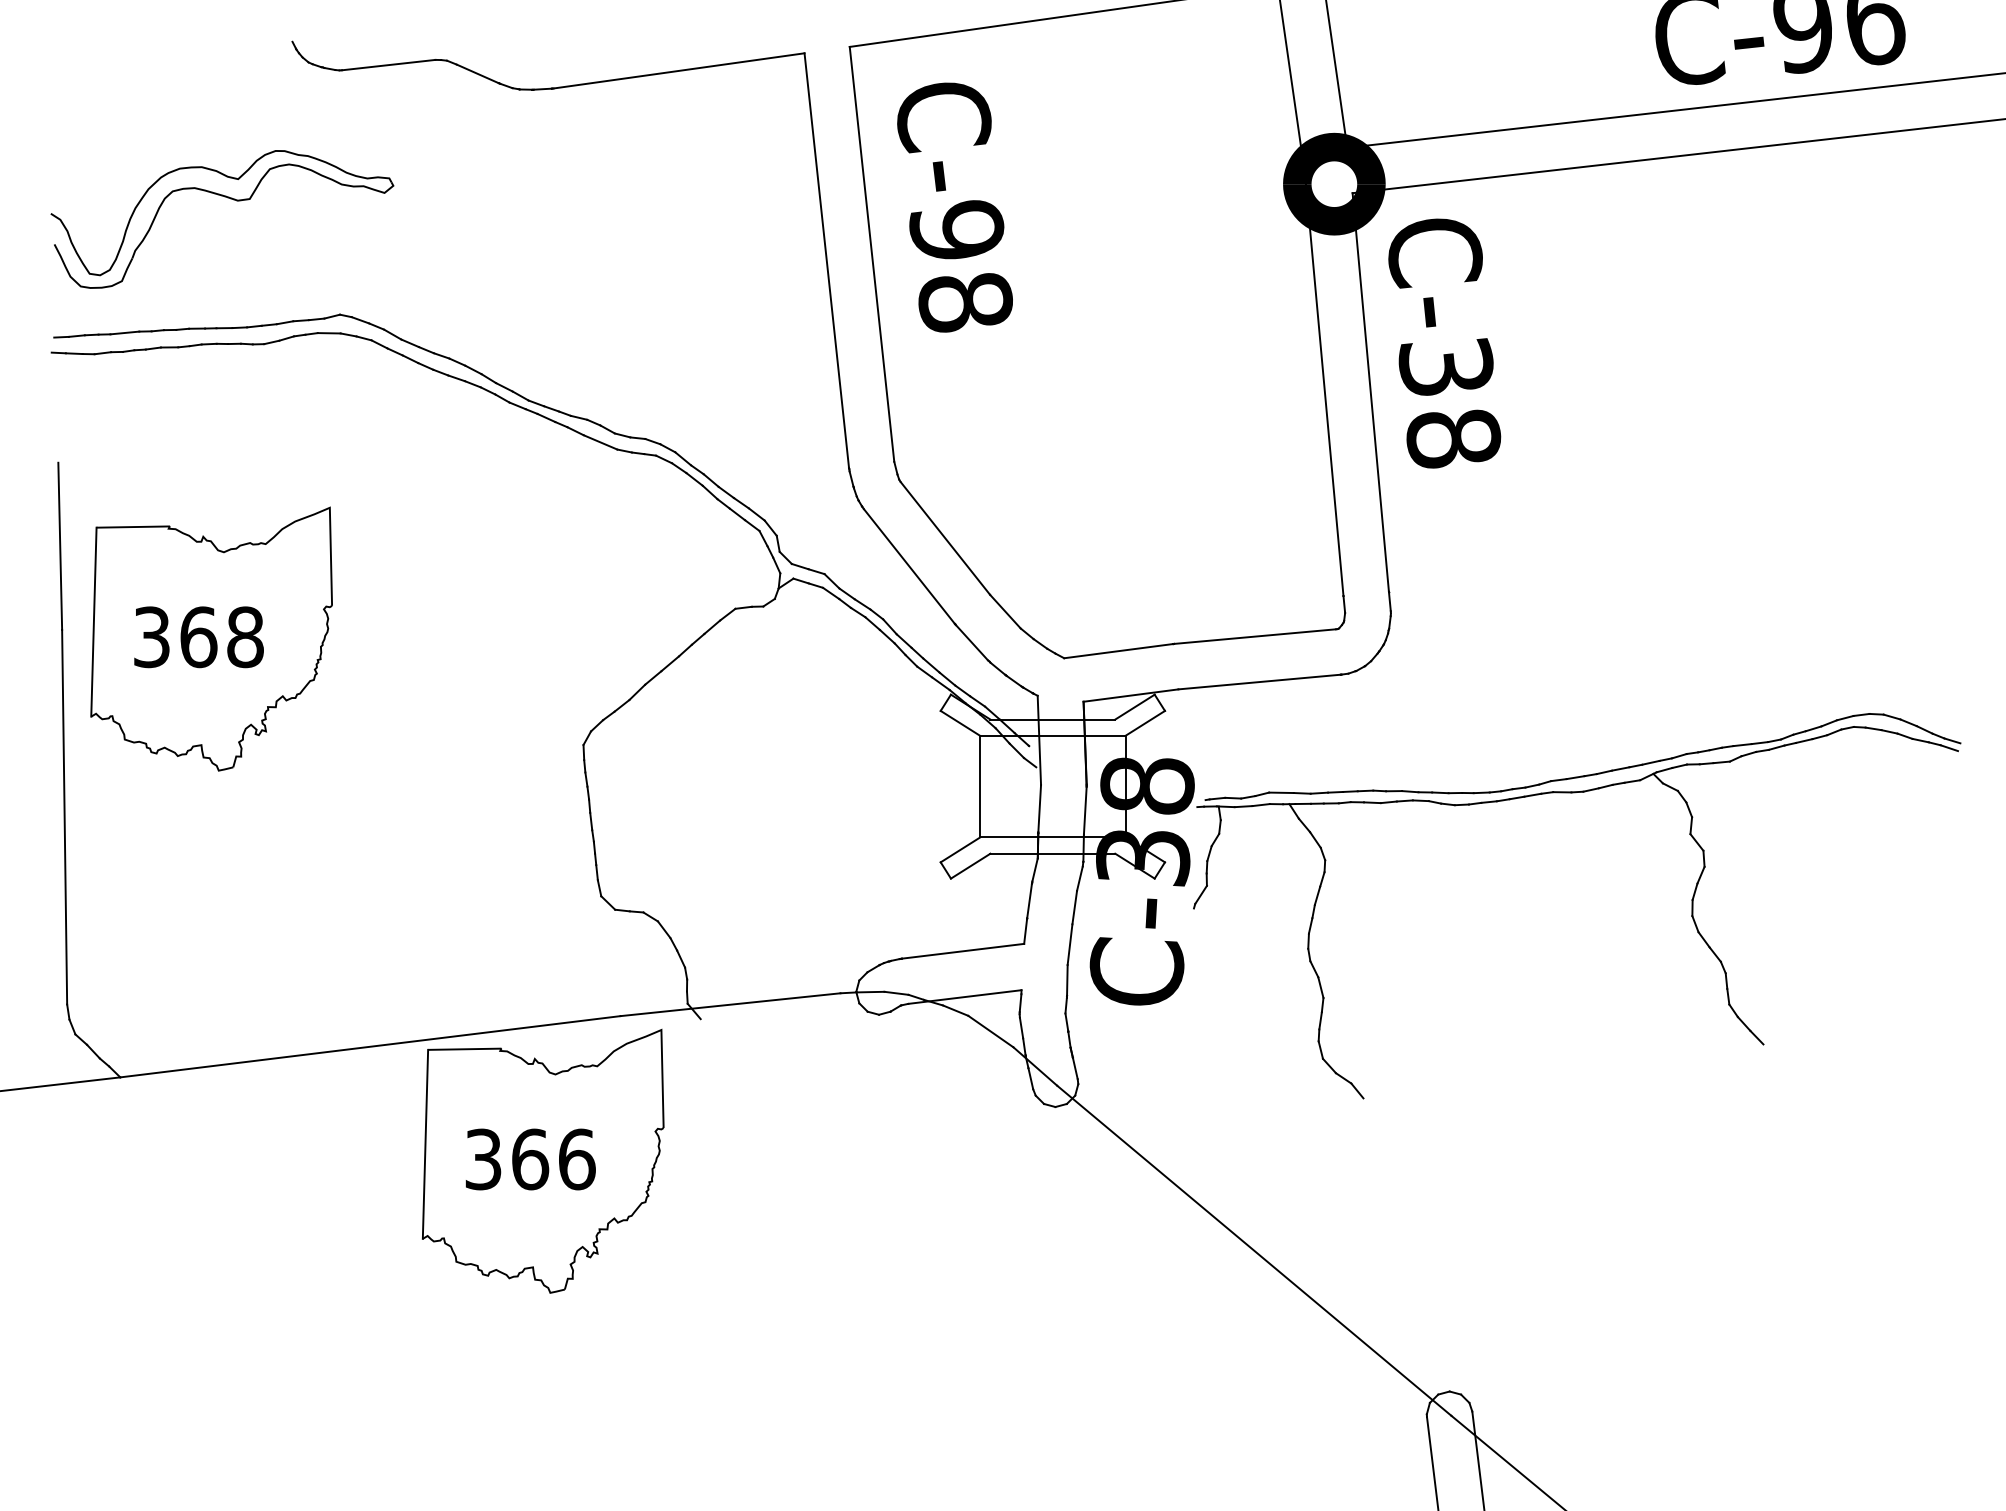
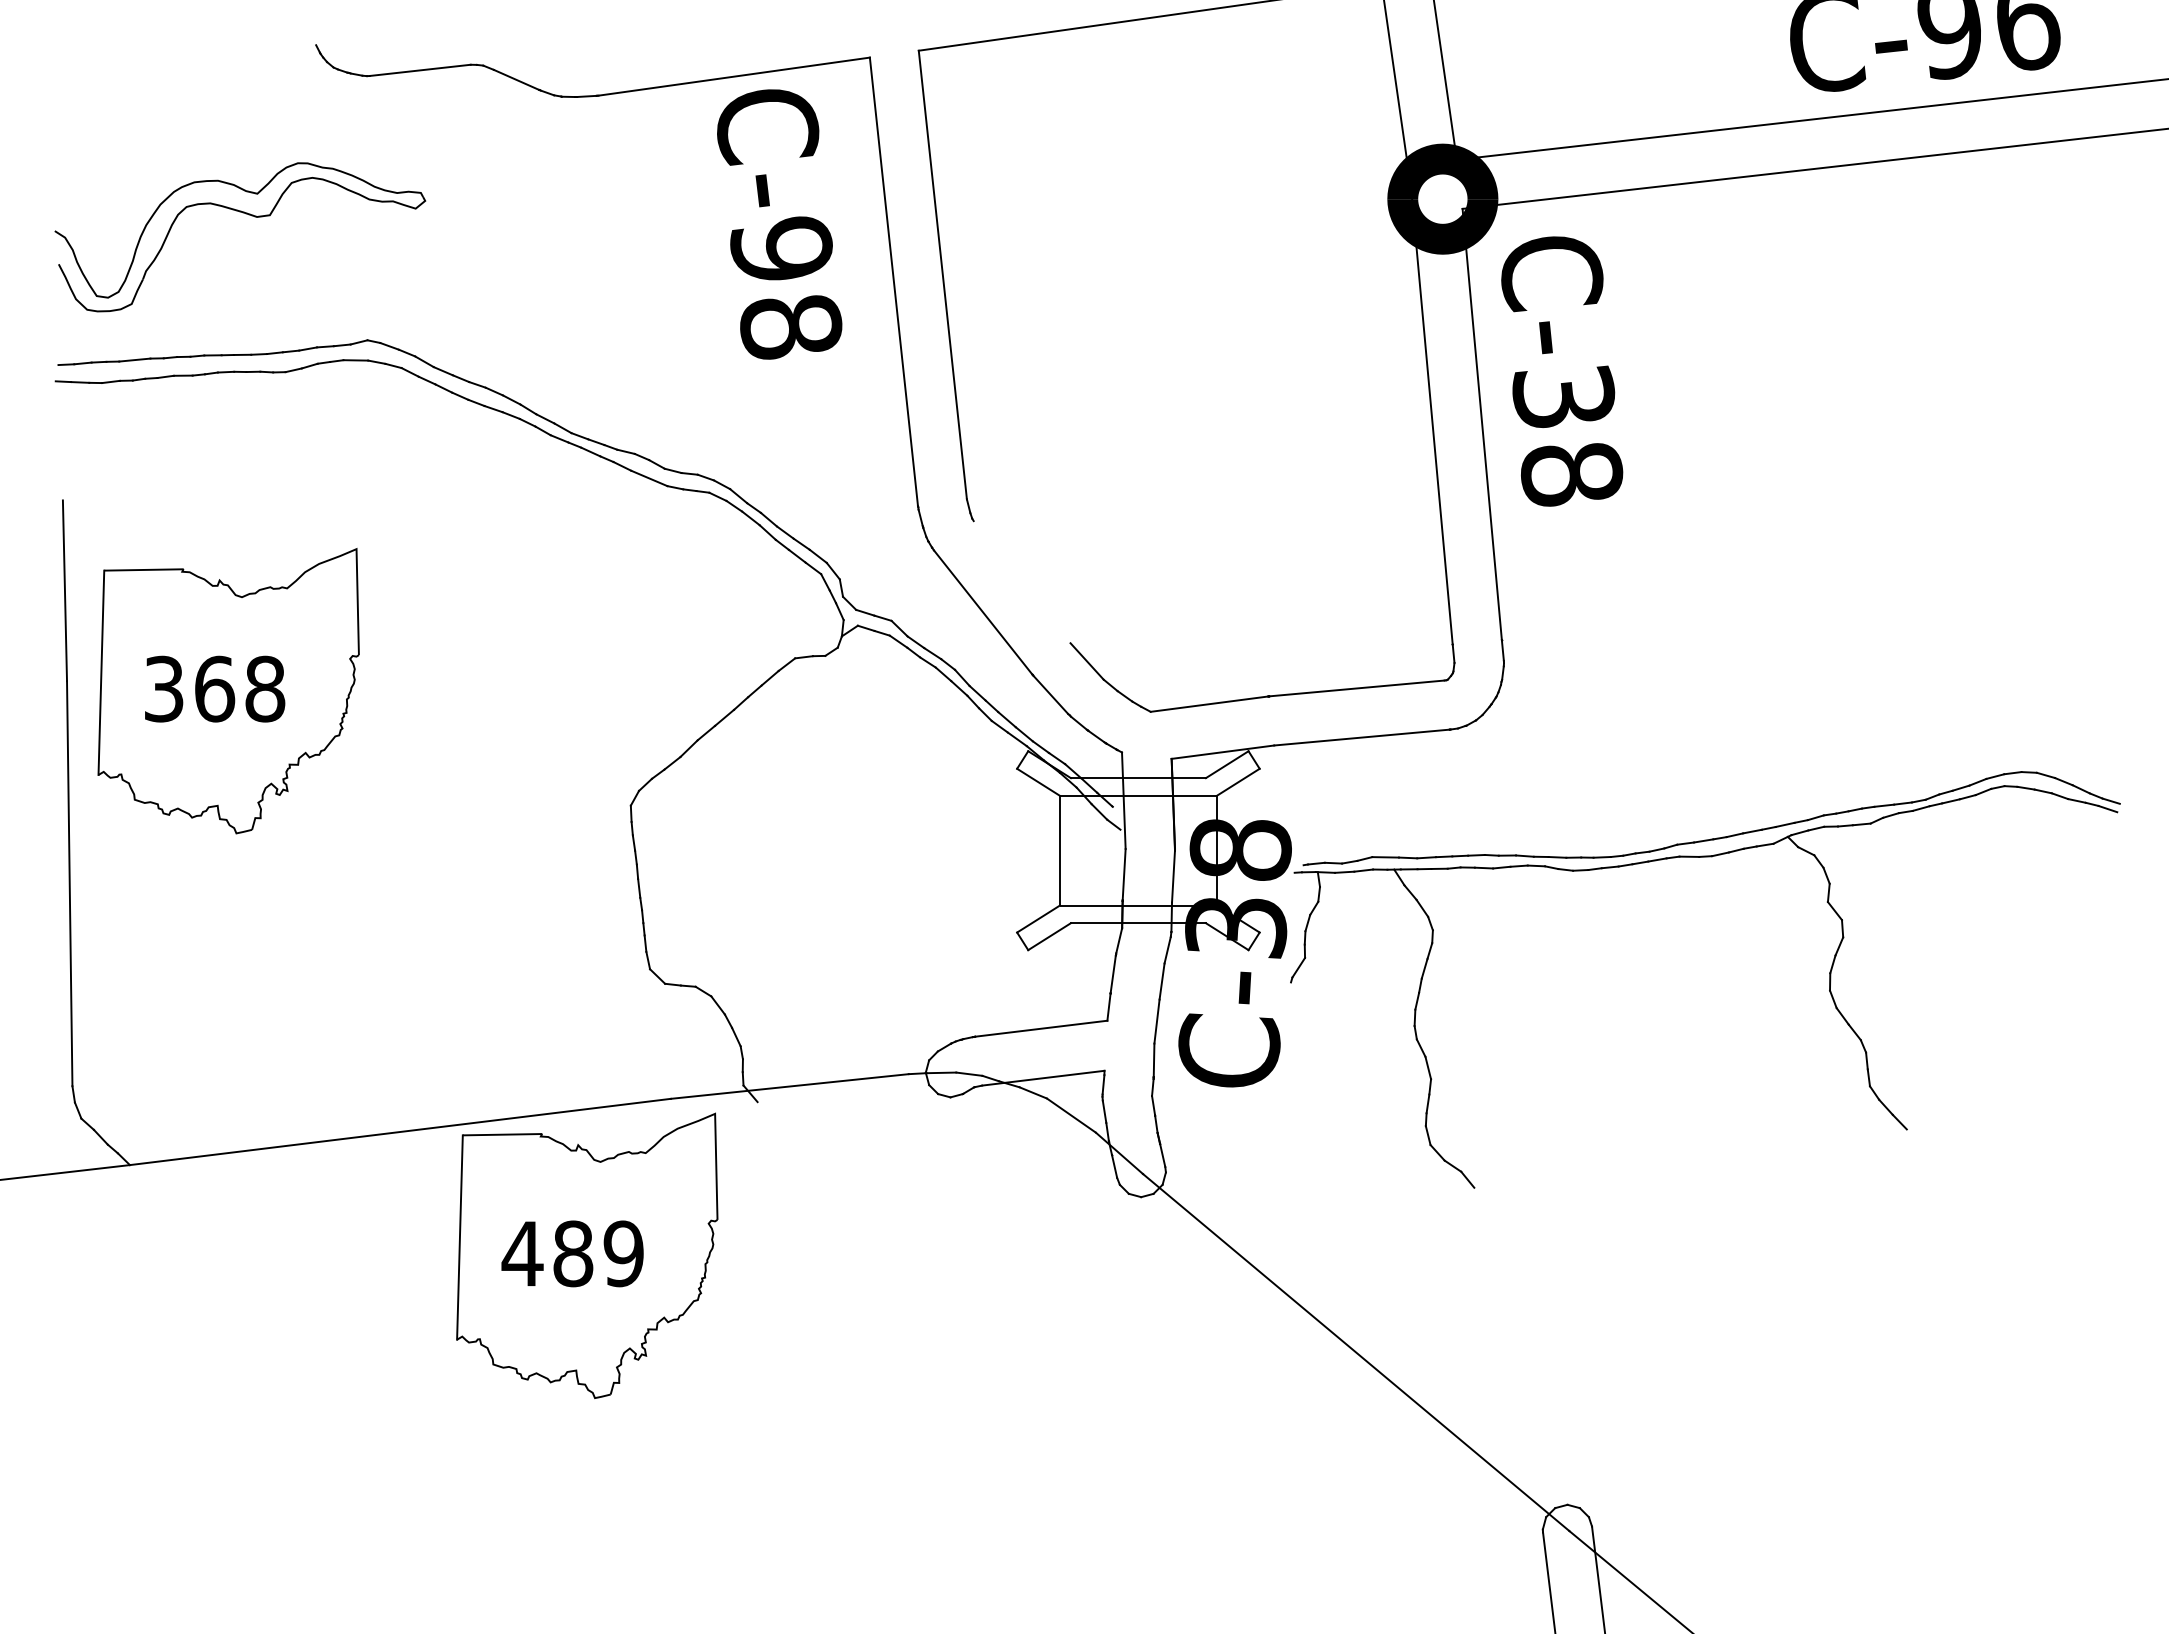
text: (954, 207) -> (779, 224), moved
line: (944, 538) -> (1021, 582), removed
text: (529, 1159) -> (572, 1253), 366 -> 489

